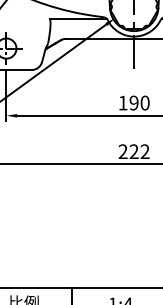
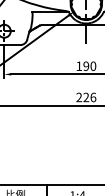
text: (145, 151) -> (93, 97), 222 -> 226

